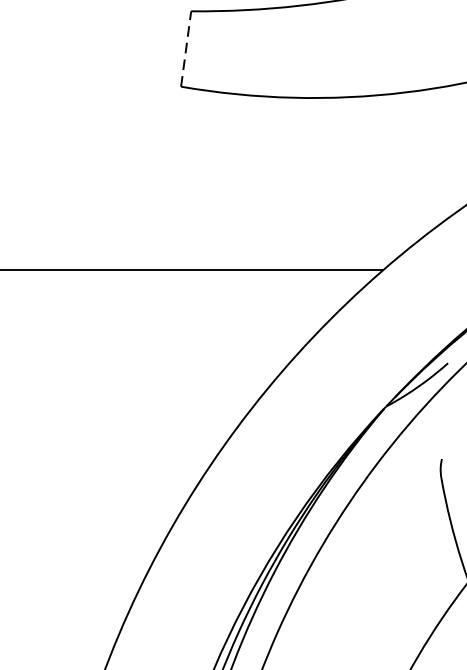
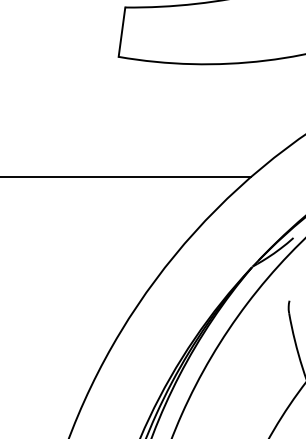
line: (185, 49) -> (121, 32), dashed -> solid

